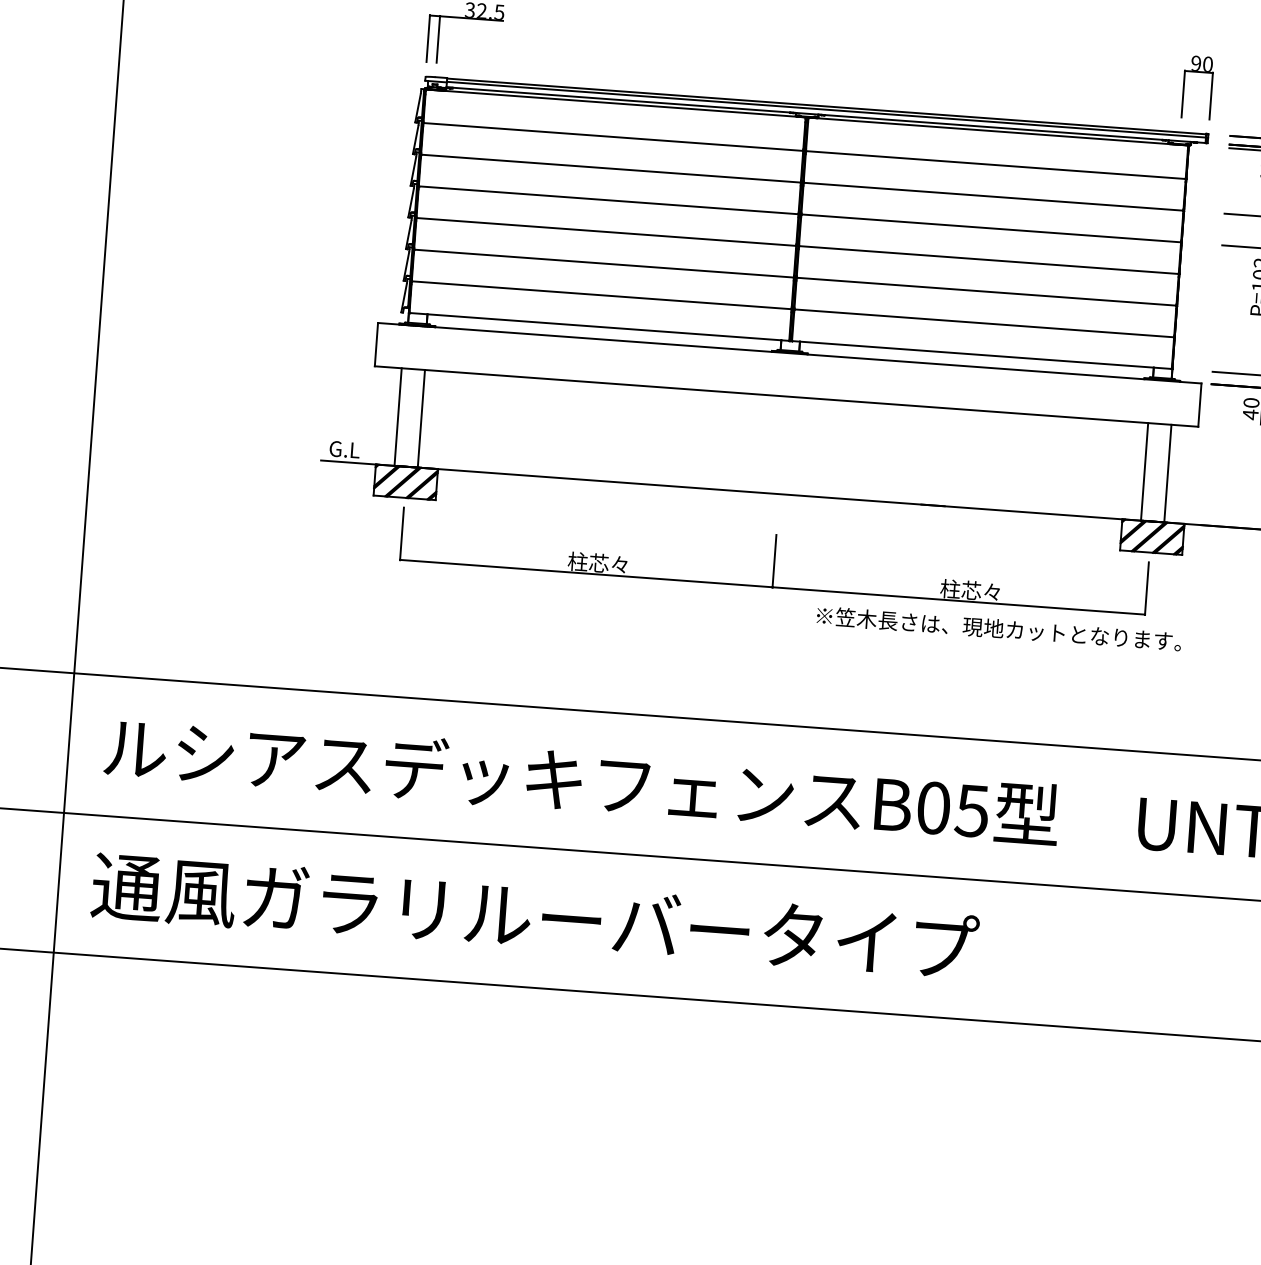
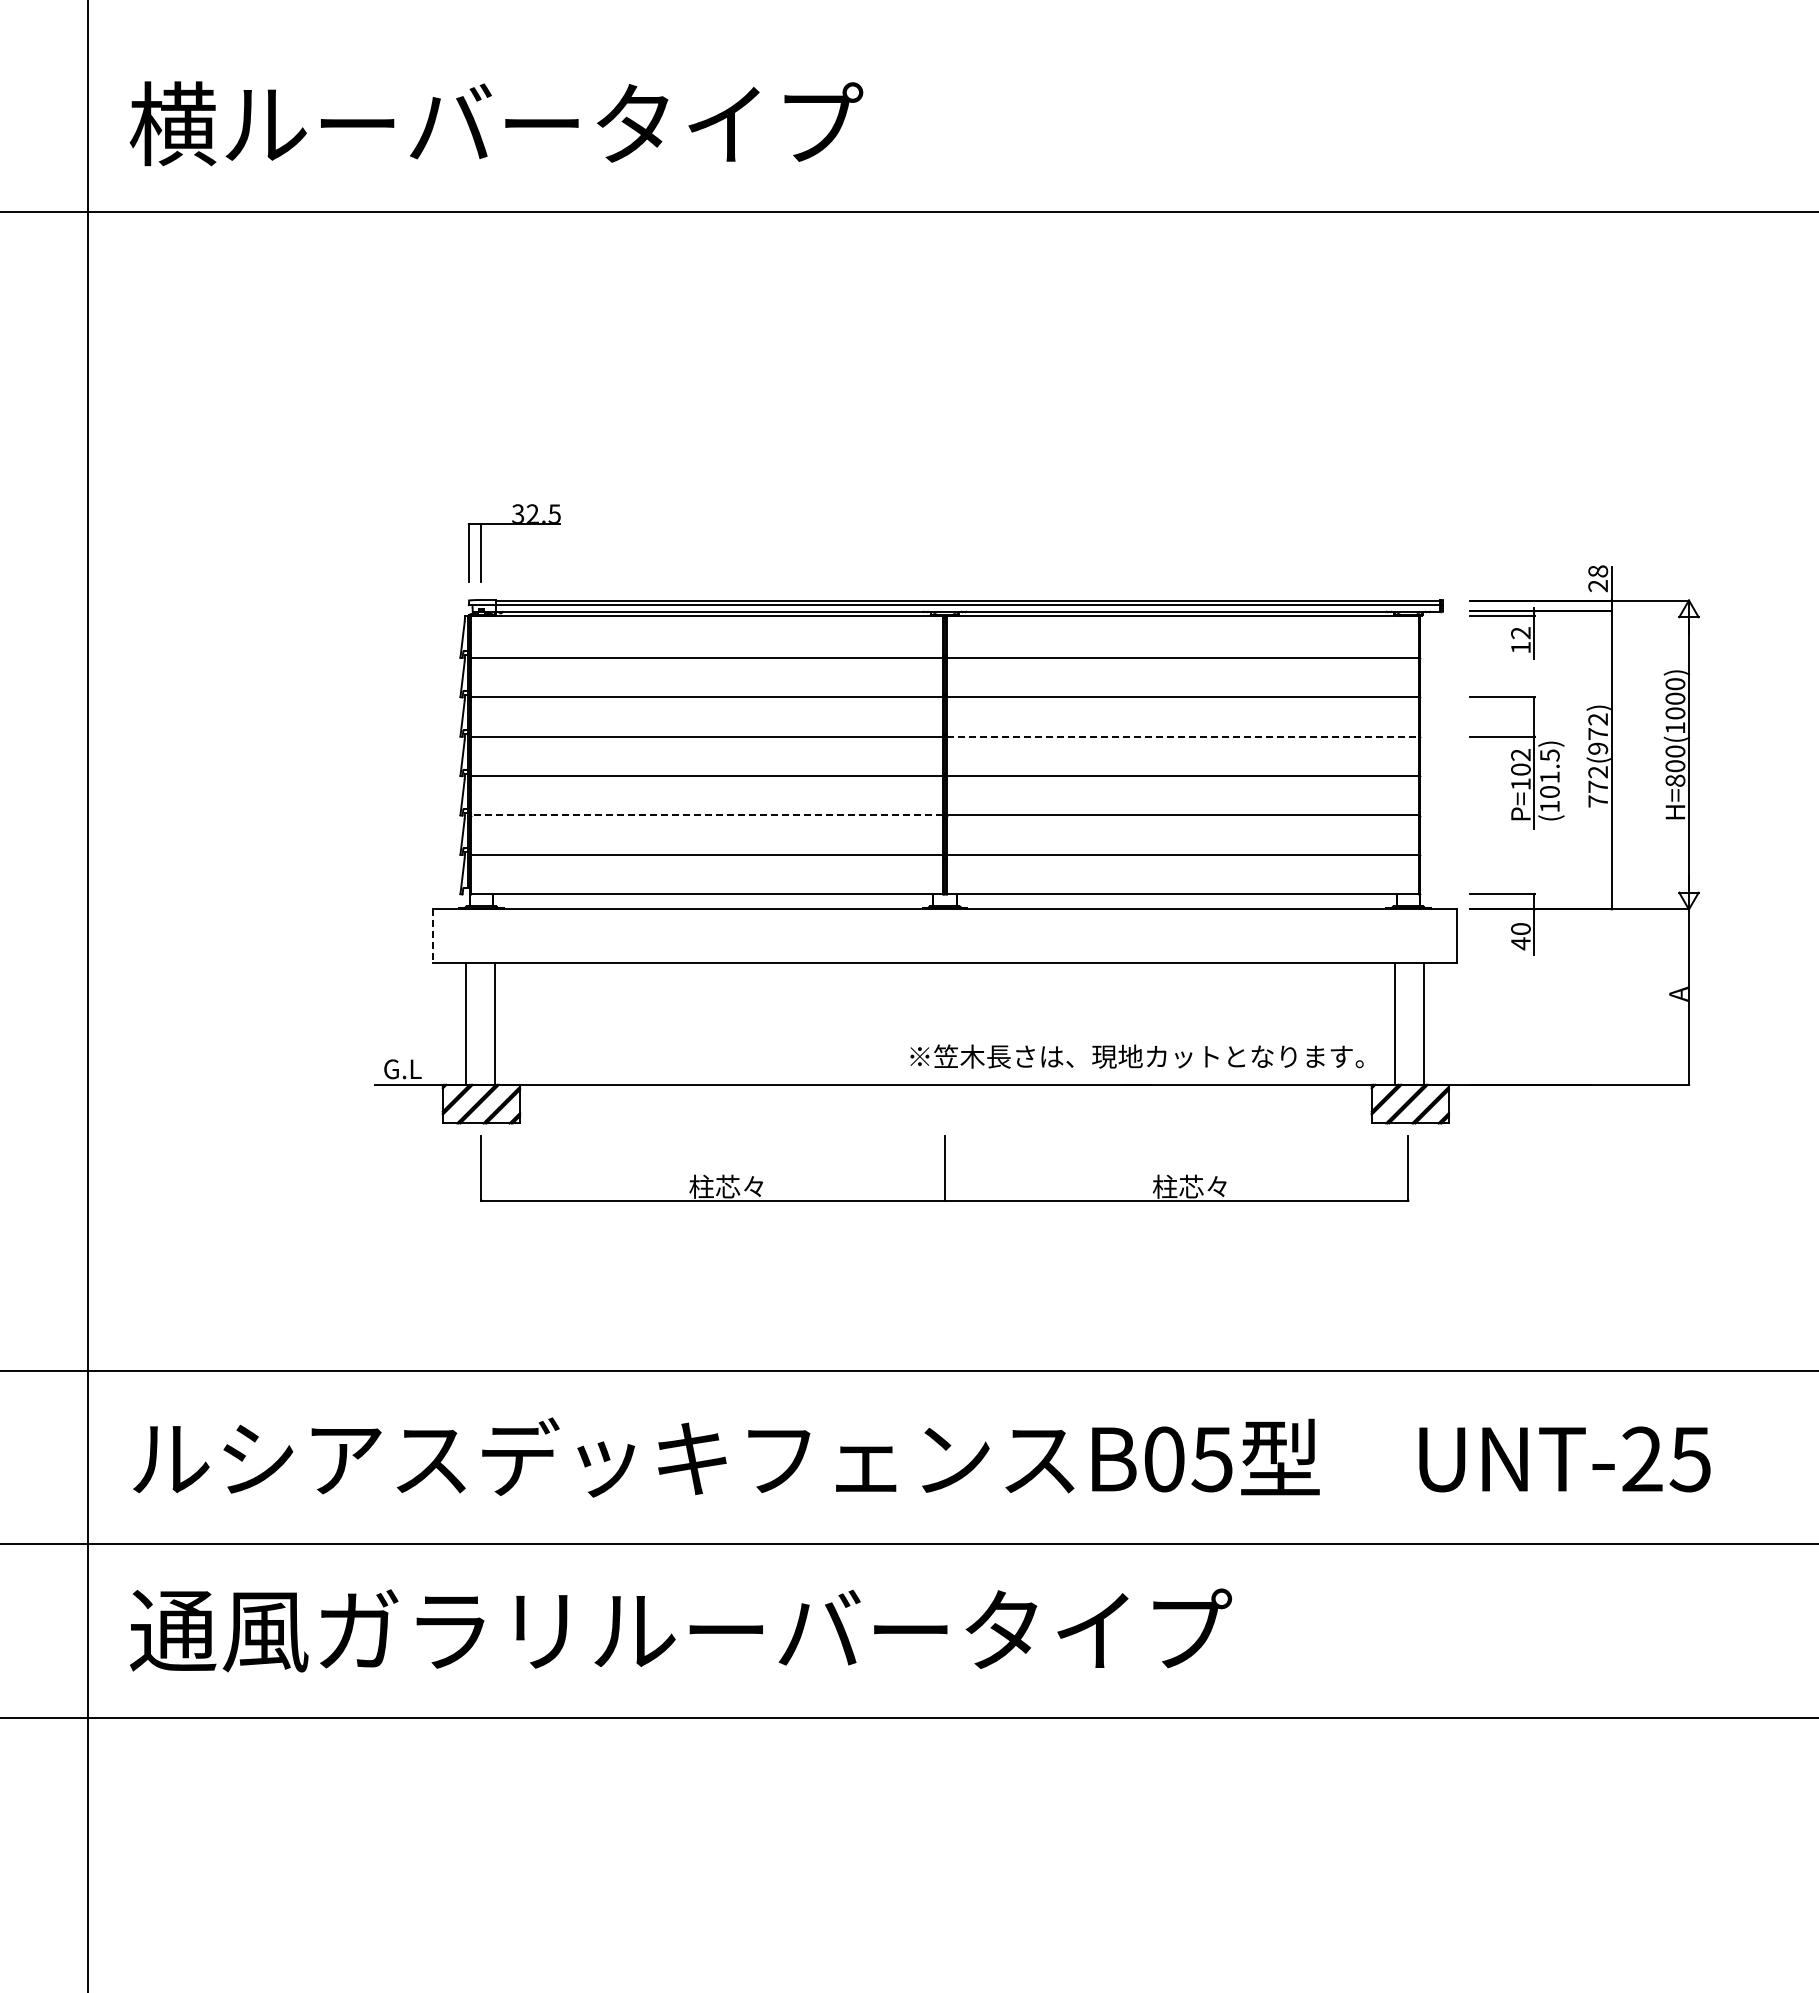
part: (1183, 86) -> (1408, 543), removed
line: (991, 228) -> (1183, 736), solid -> dashed
line: (603, 263) -> (706, 815), solid -> dashed
line: (376, 344) -> (432, 936), solid -> dashed
text: (998, 628) -> (1136, 1056), moved

